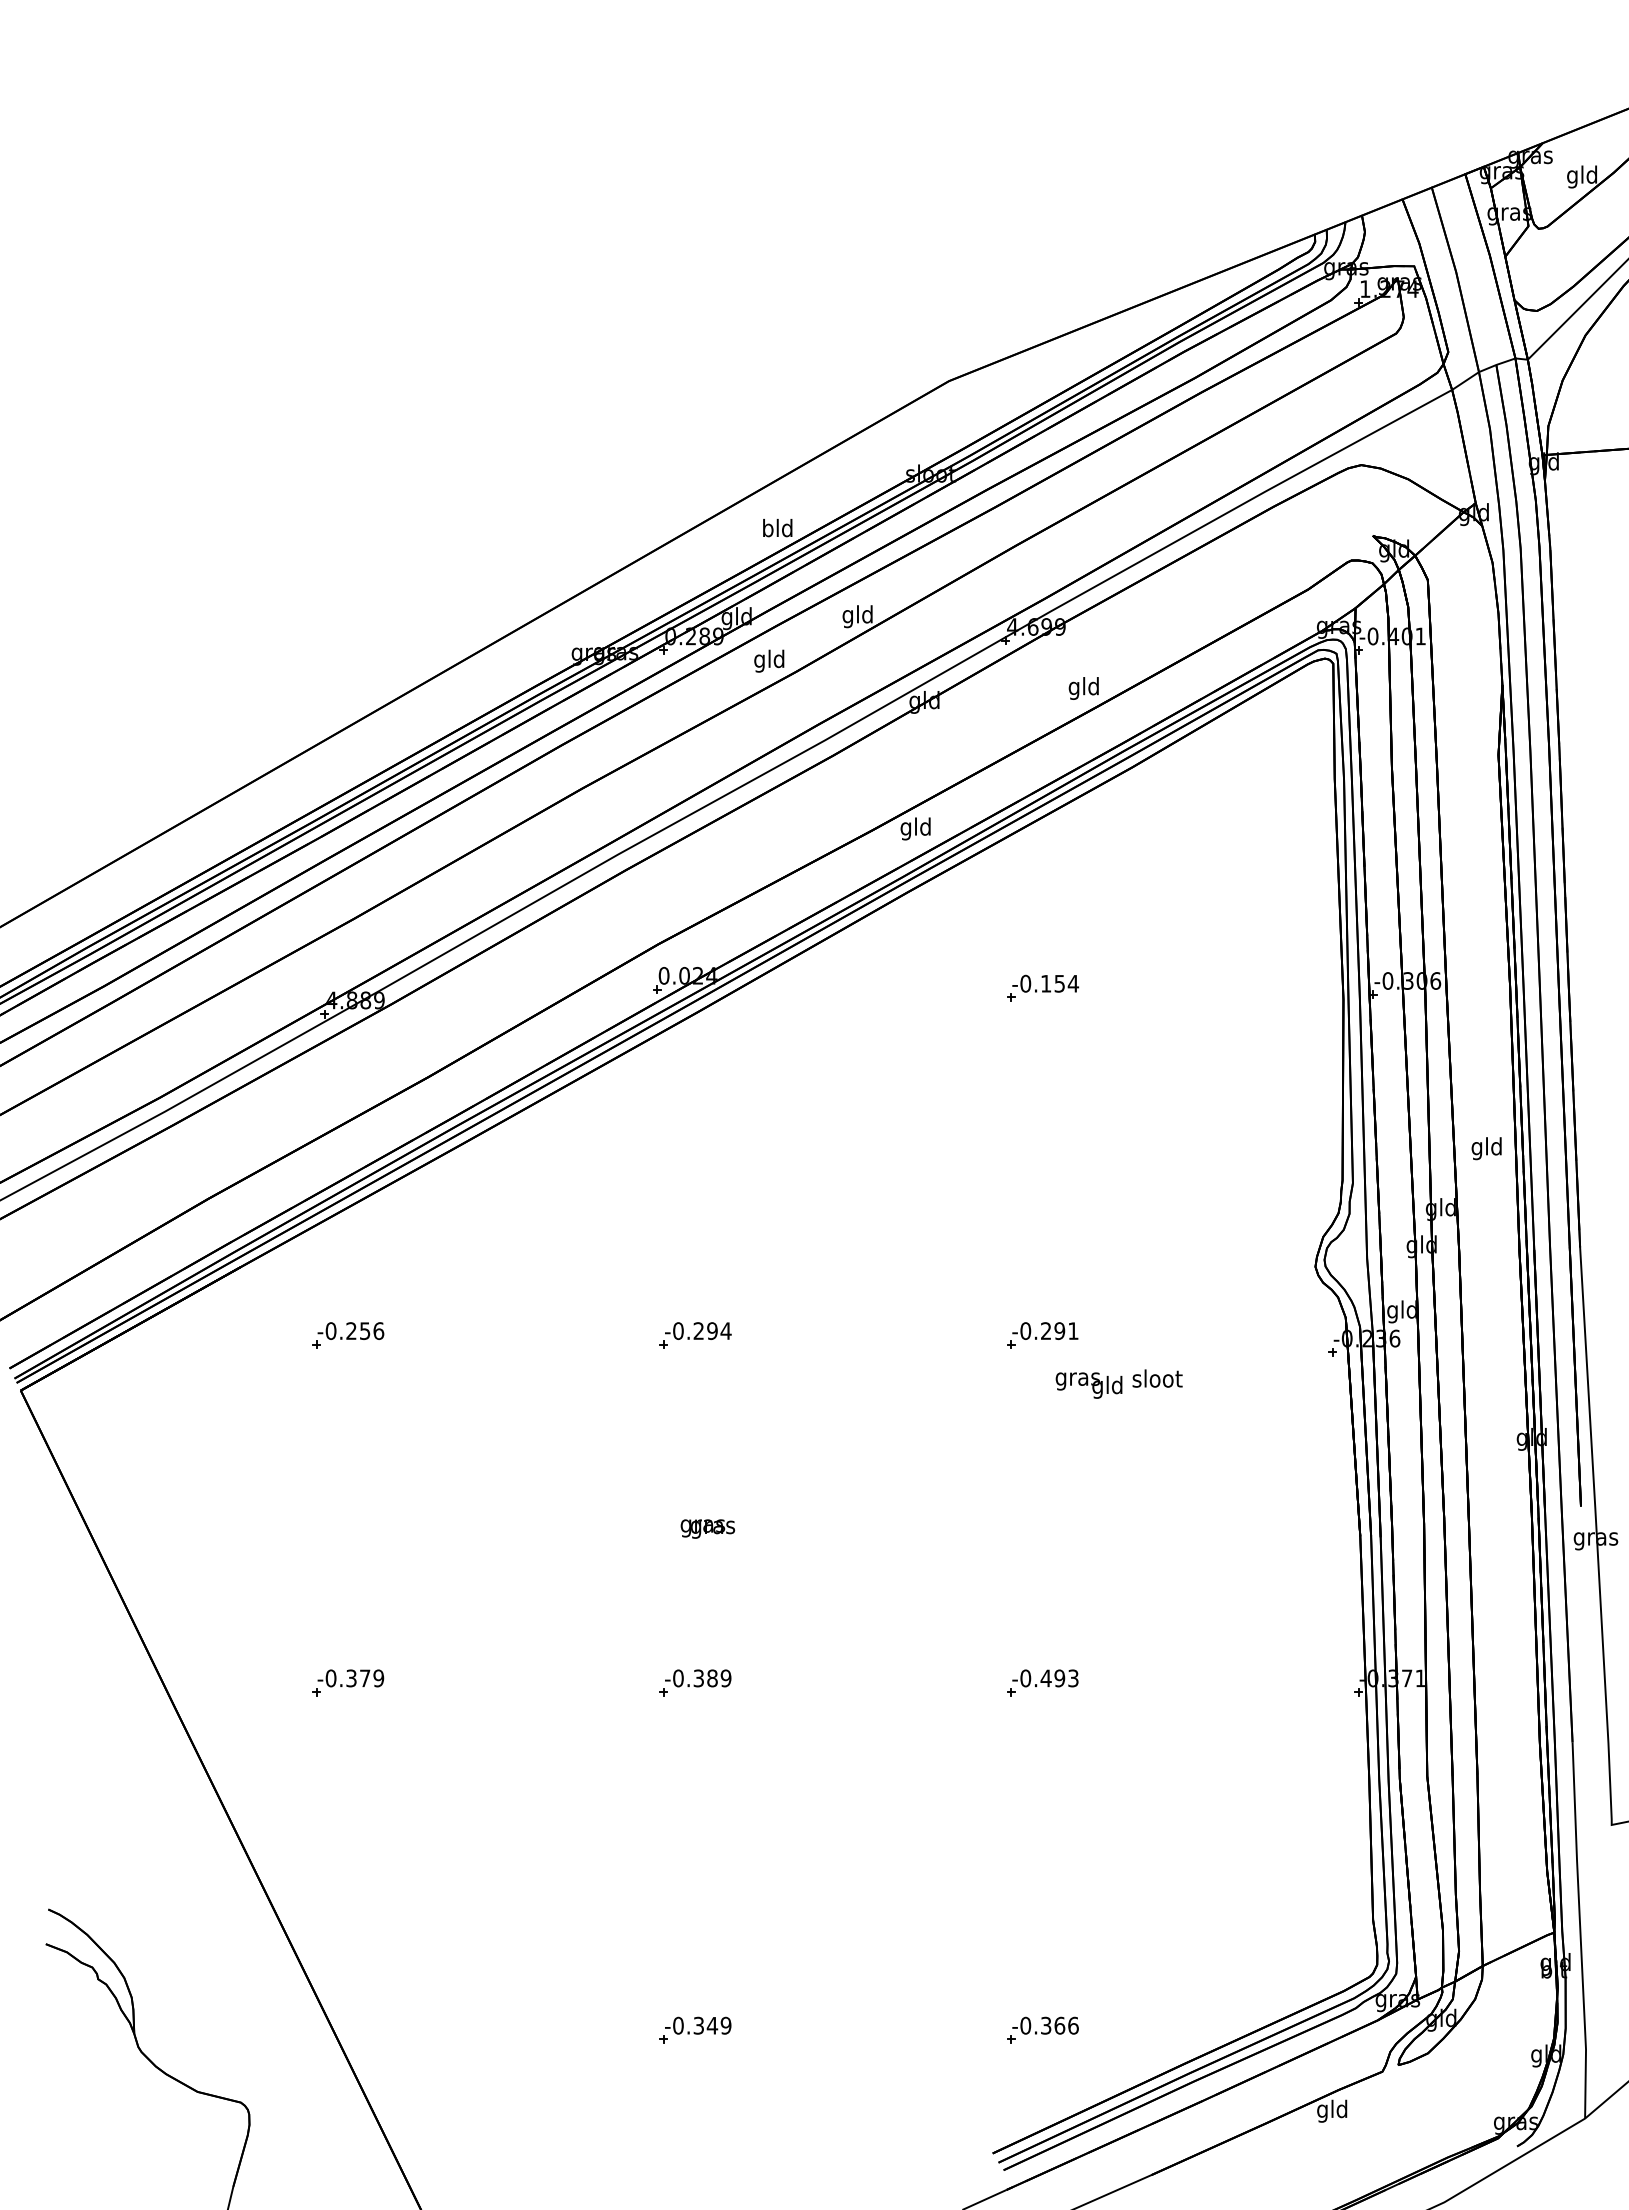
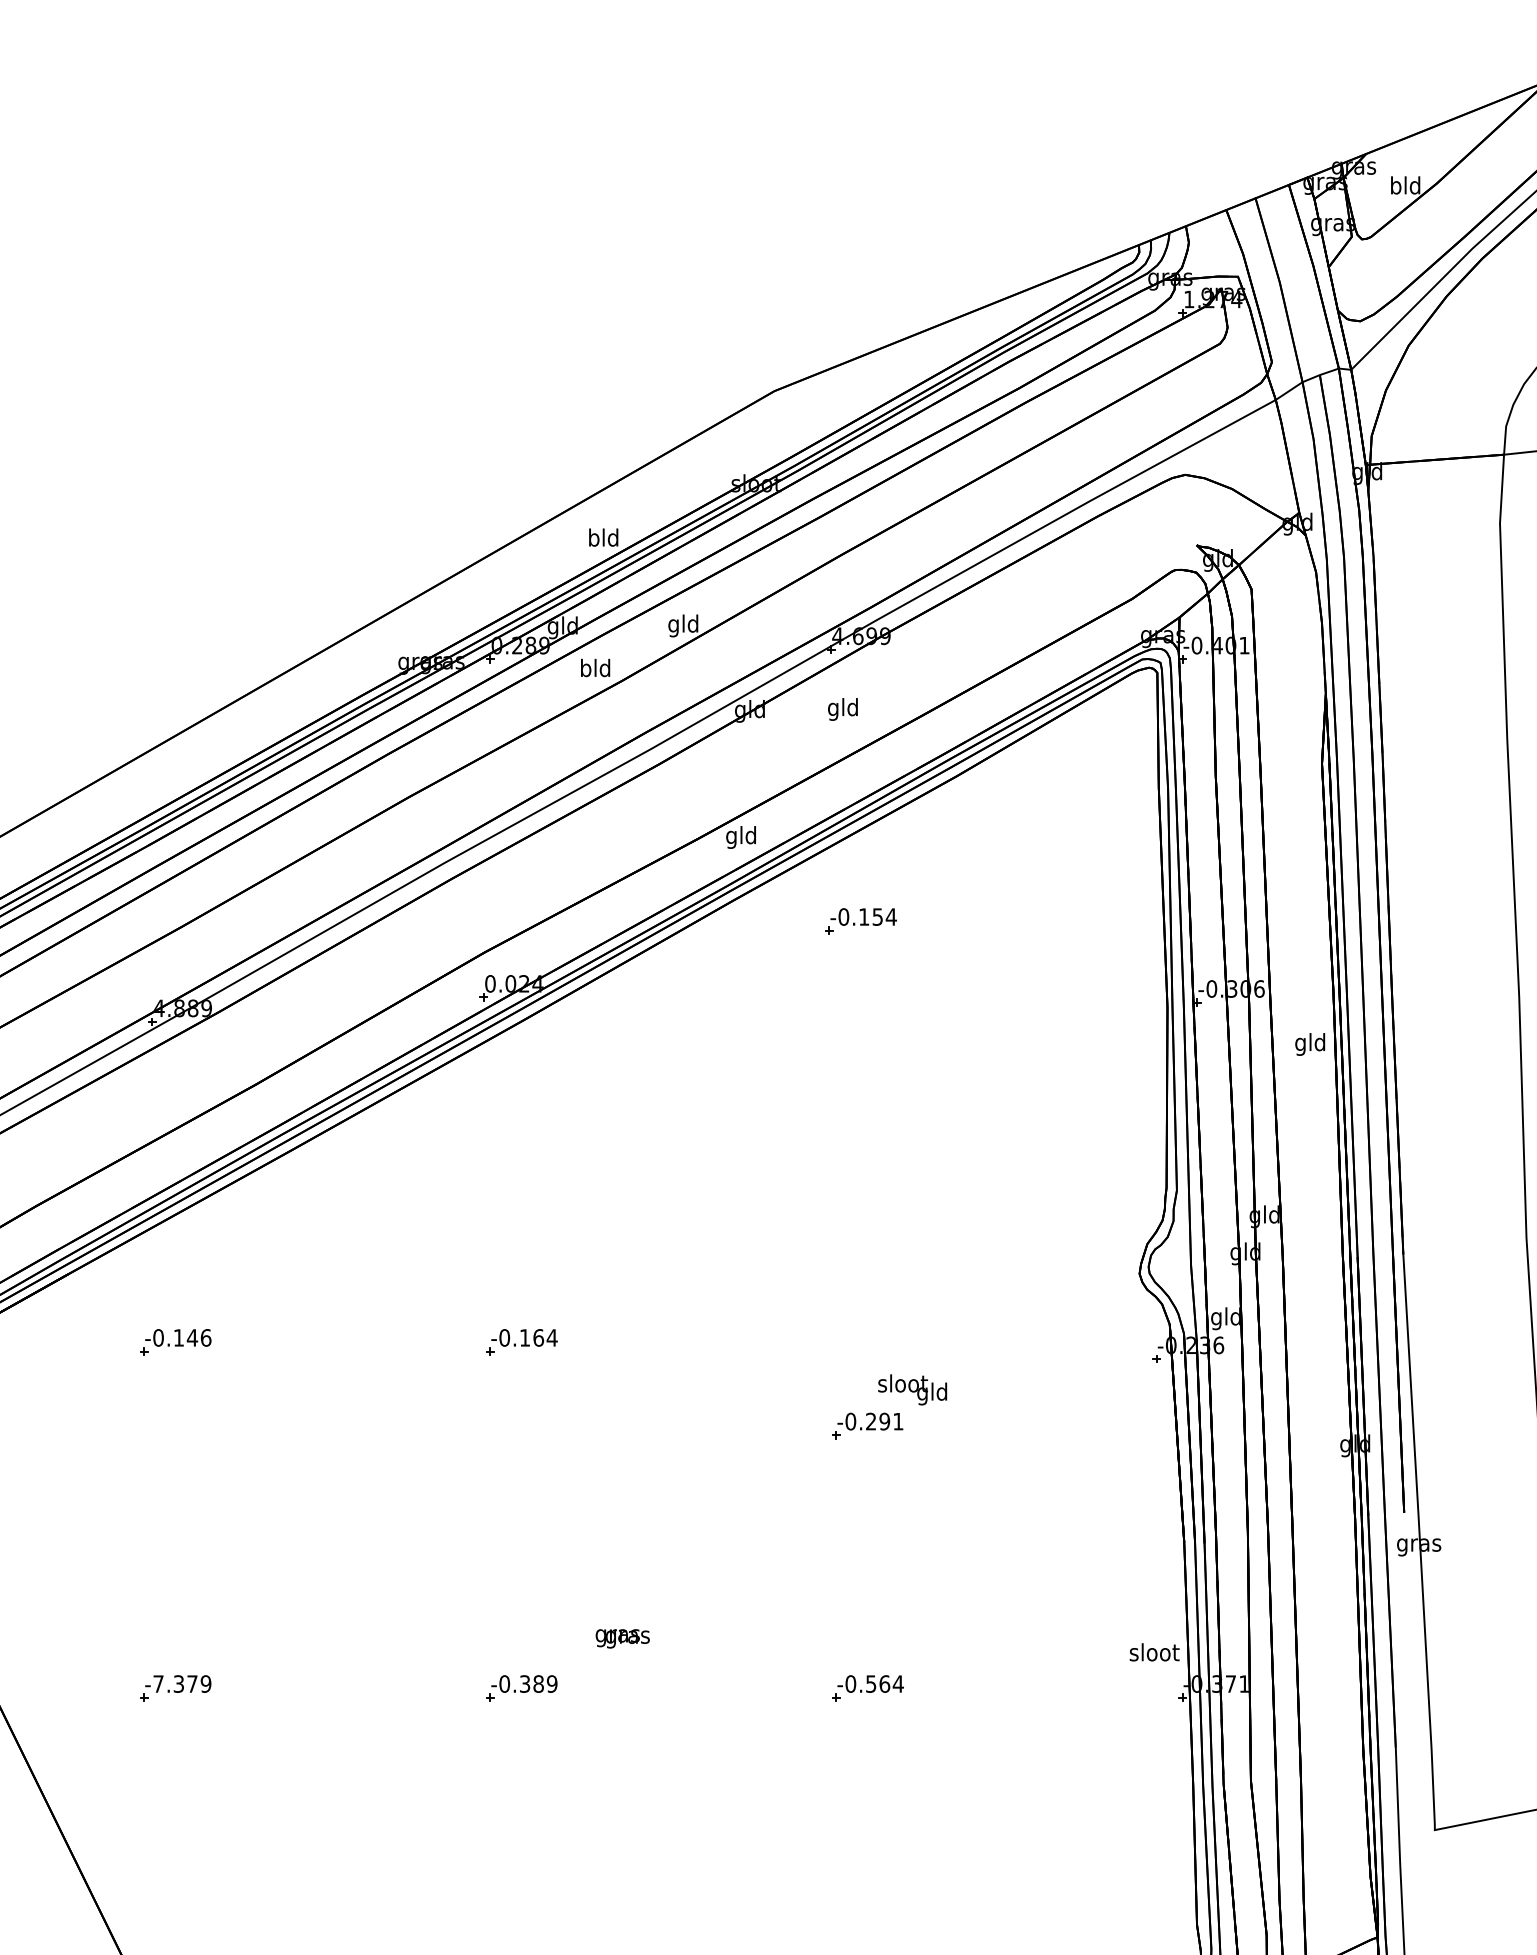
text: (1572, 176) -> (1395, 187), gld -> bld
text: (759, 660) -> (585, 669), gld -> bld
text: (1083, 688) -> (842, 709), moved
part: (1043, 987) -> (861, 920), moved
text: (1486, 1148) -> (1310, 1044), moved
text: (358, 1331) -> (185, 1338), -0.256 -> -0.146
text: (705, 1331) -> (531, 1338), -0.294 -> -0.164
part: (1042, 1335) -> (867, 1426), moved
text: (1078, 1378) -> (903, 1385), gras -> sloot
text: (1157, 1378) -> (1154, 1652), moved
text: (707, 1528) -> (622, 1638), moved
text: (330, 1678) -> (157, 1684), -0.379 -> -7.379
text: (1059, 1678) -> (884, 1684), -0.493 -> -0.564

